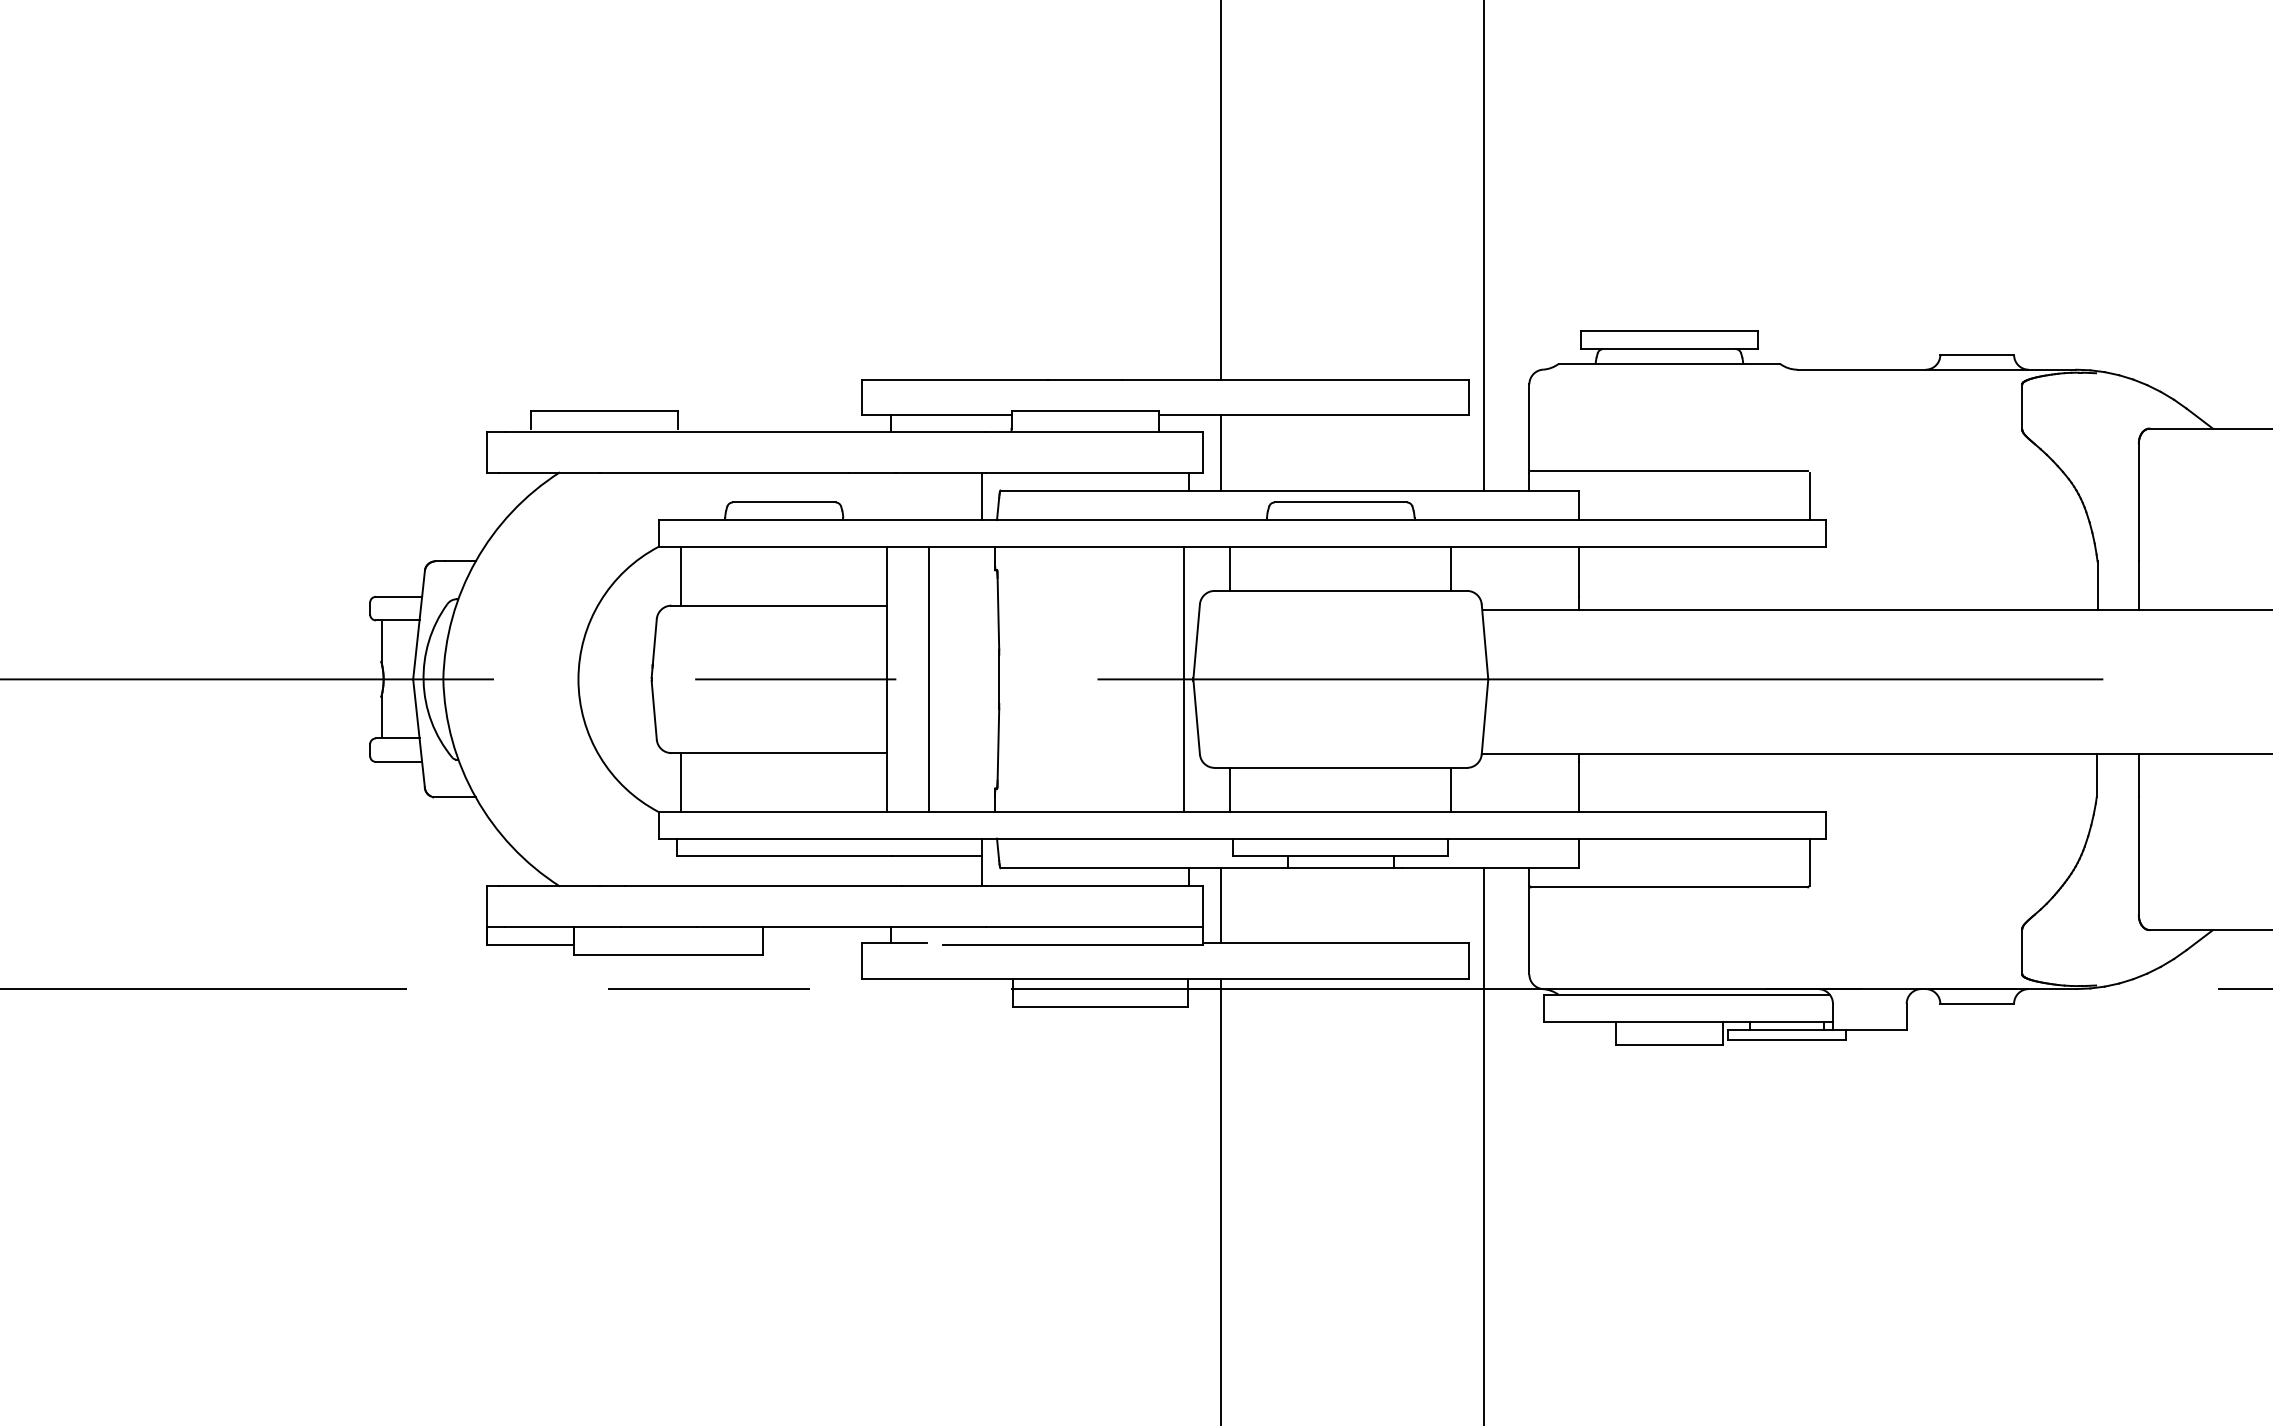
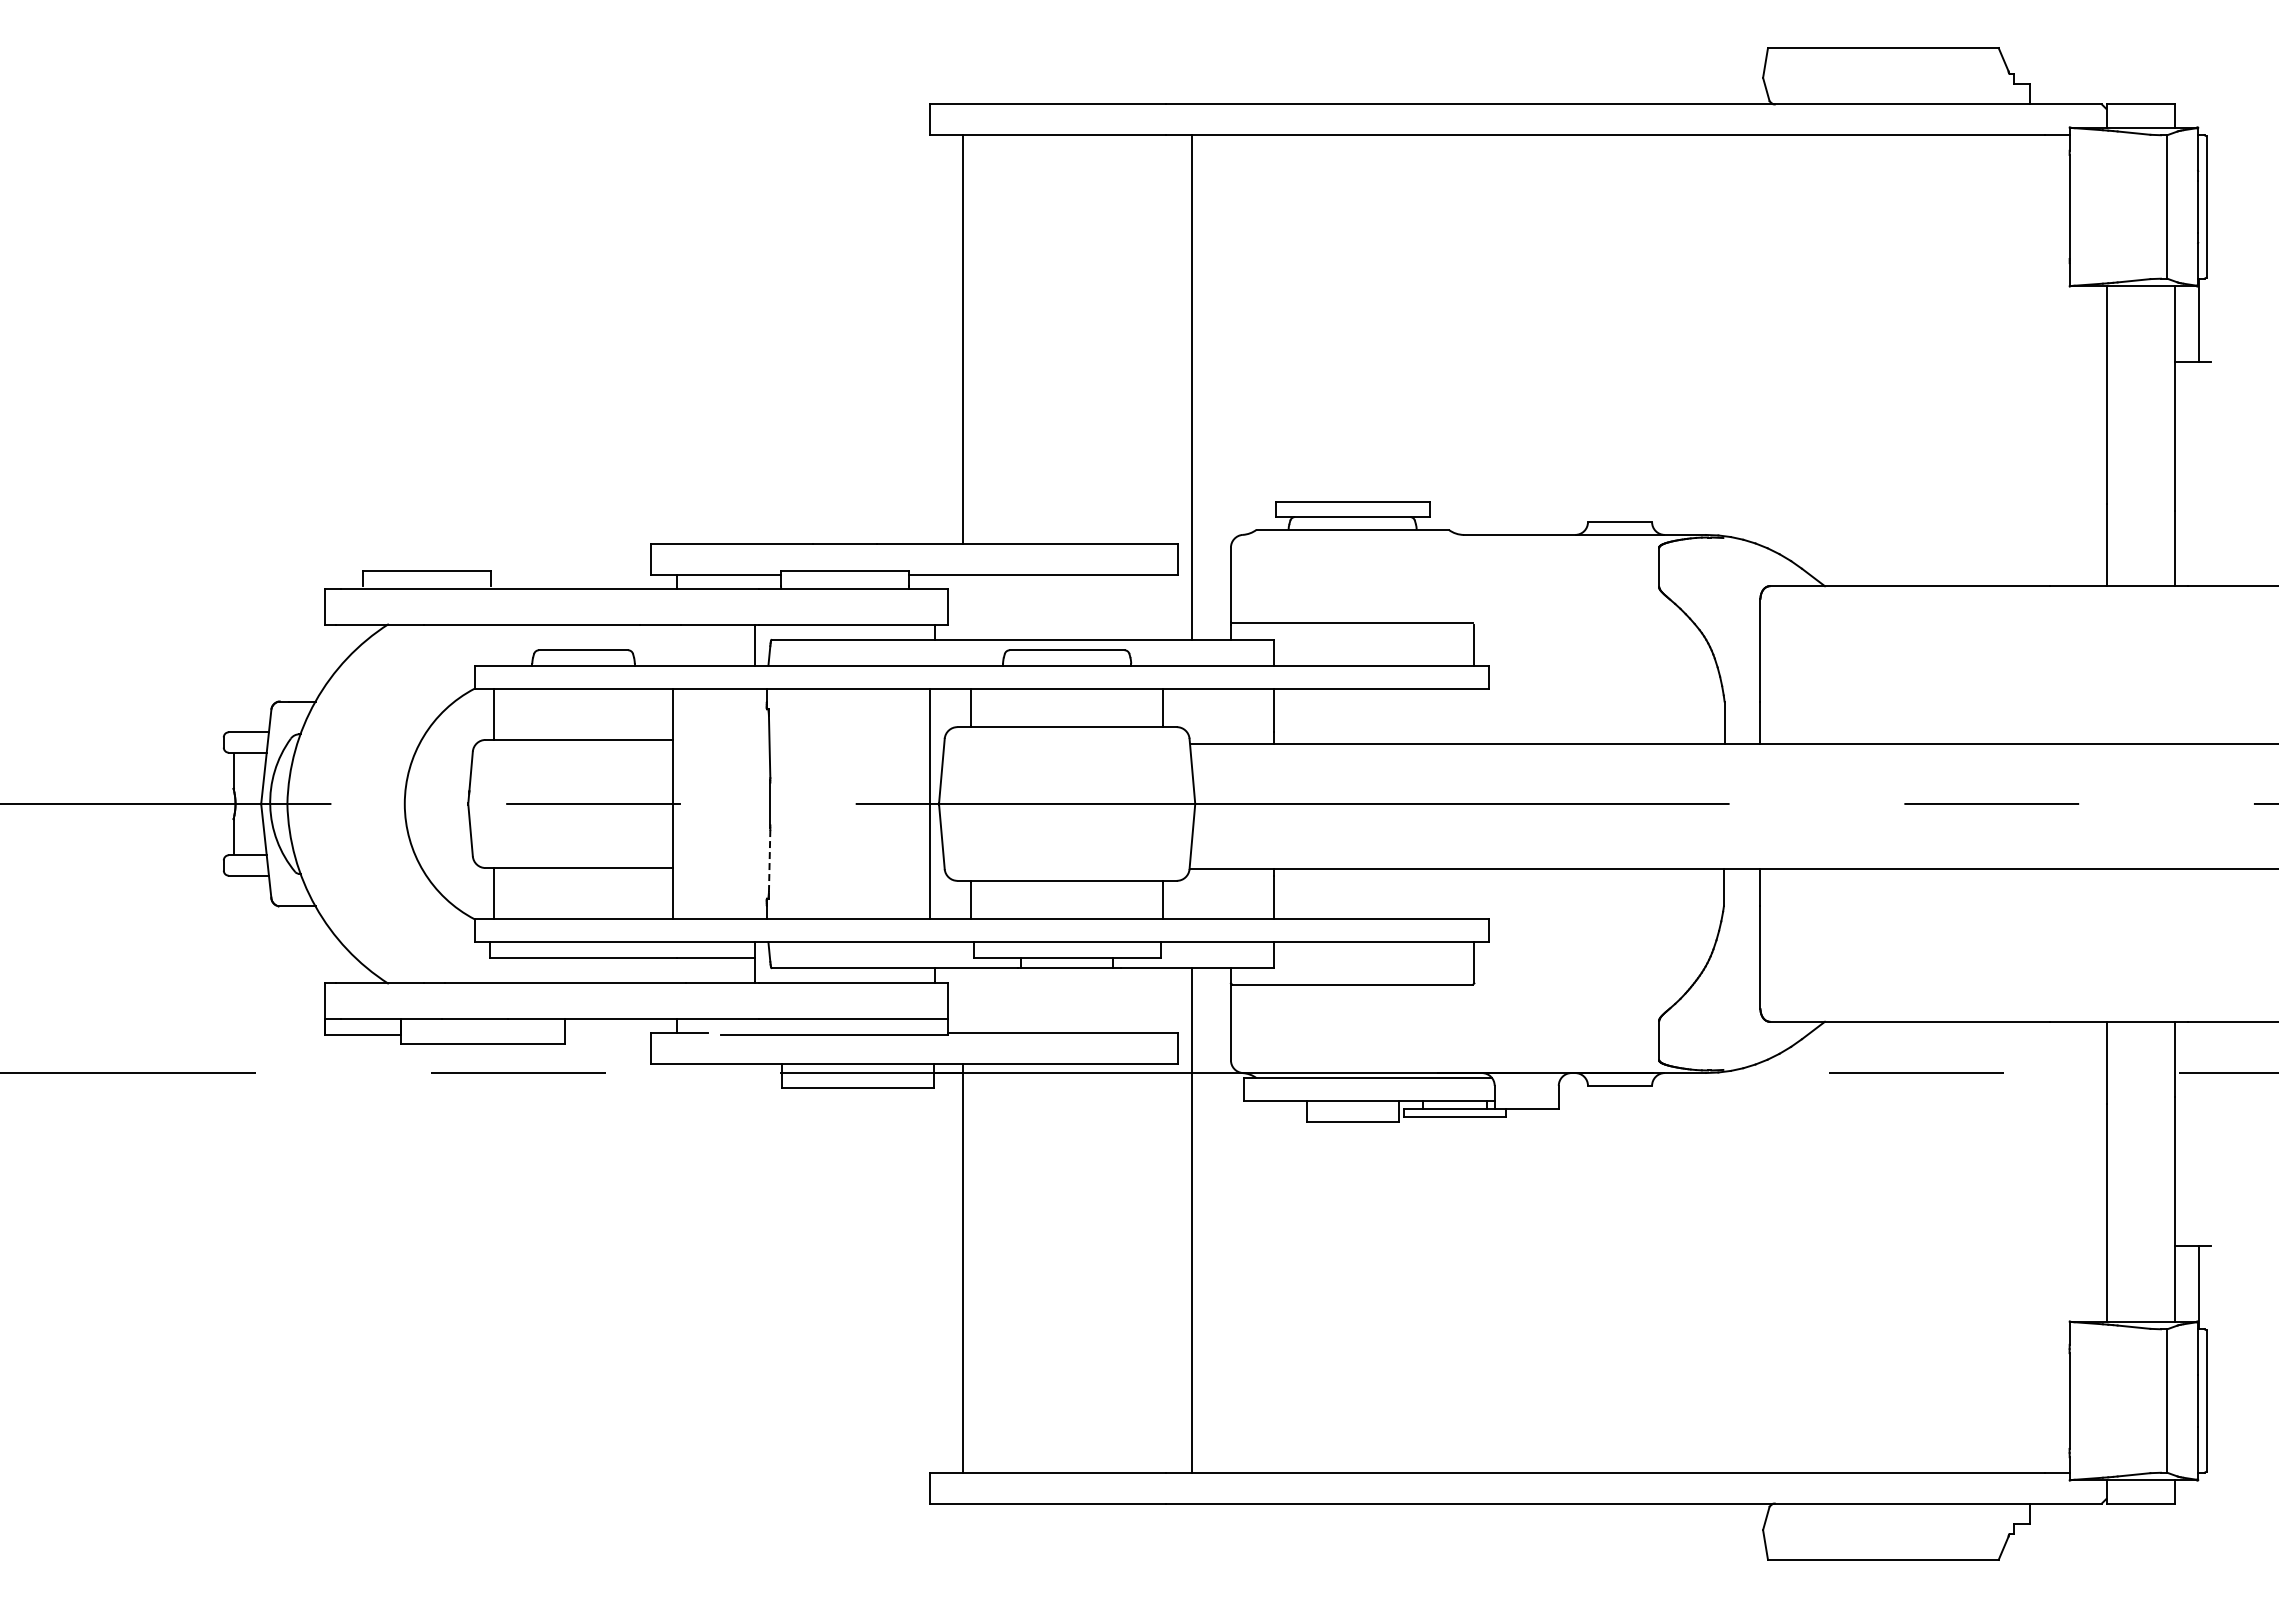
line: (1221, 453) -> (963, 607), removed
line: (928, 678) -> (708, 803), removed
line: (998, 744) -> (769, 860), solid -> dashed
line: (1221, 905) -> (963, 1000), removed

